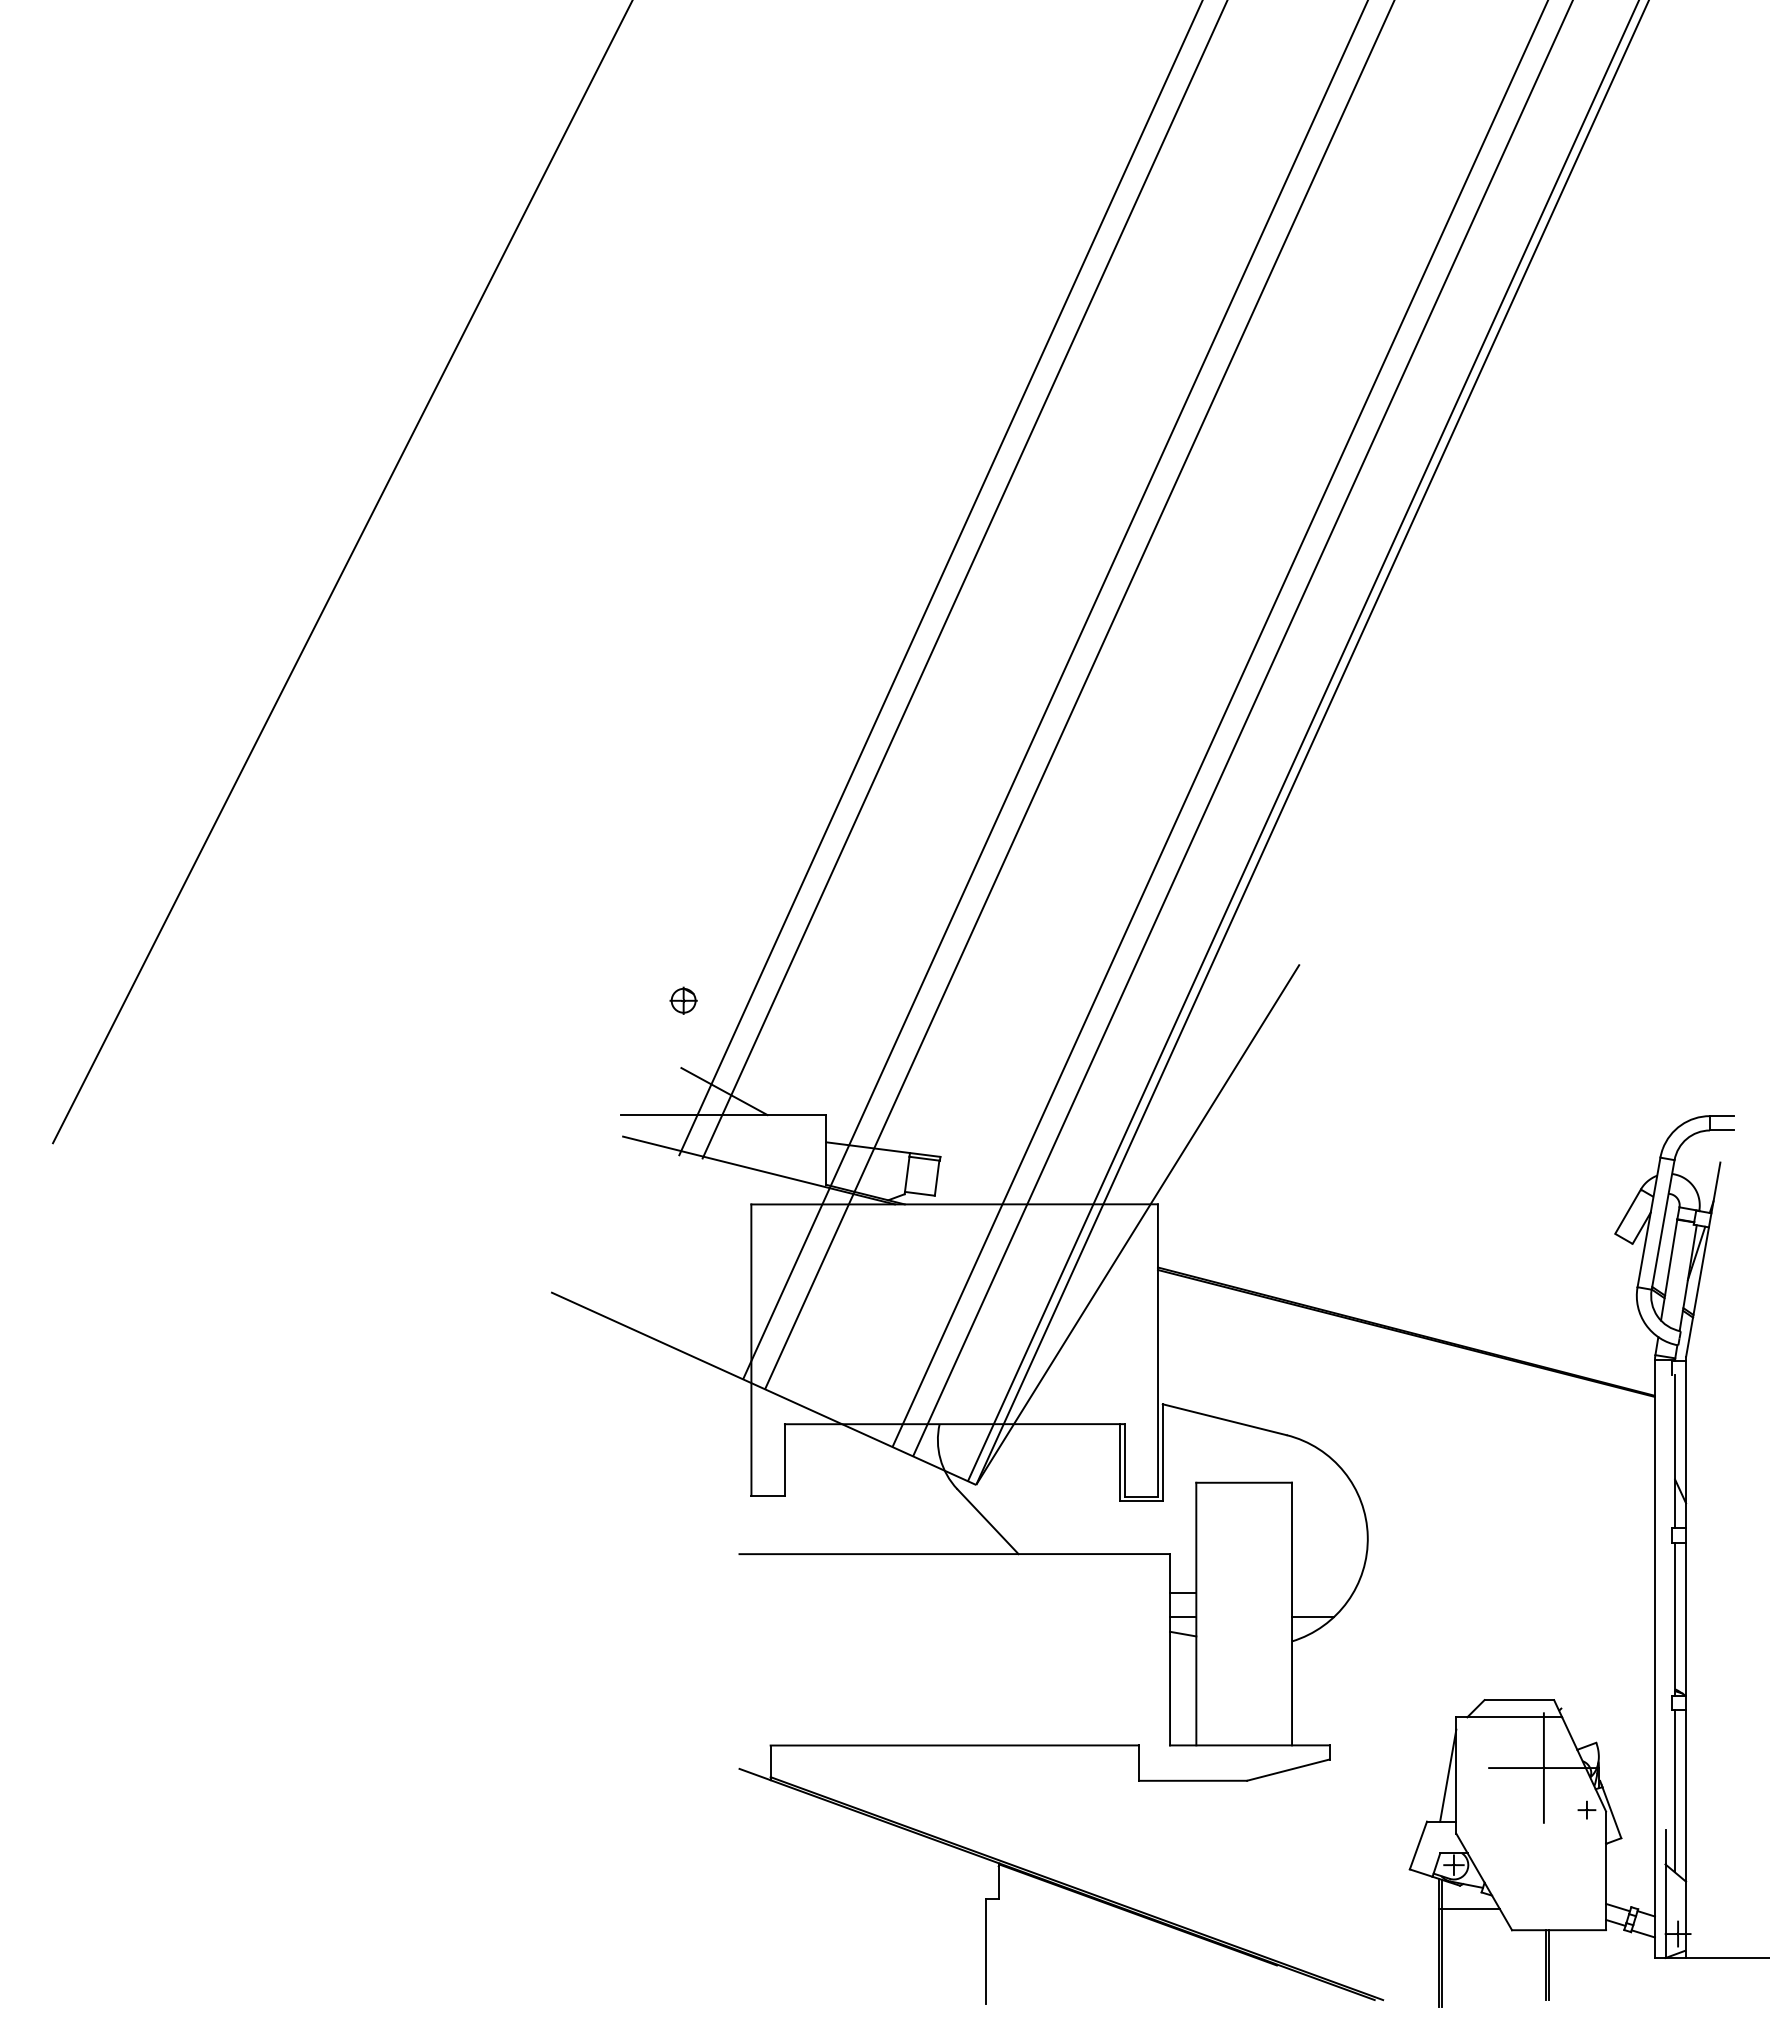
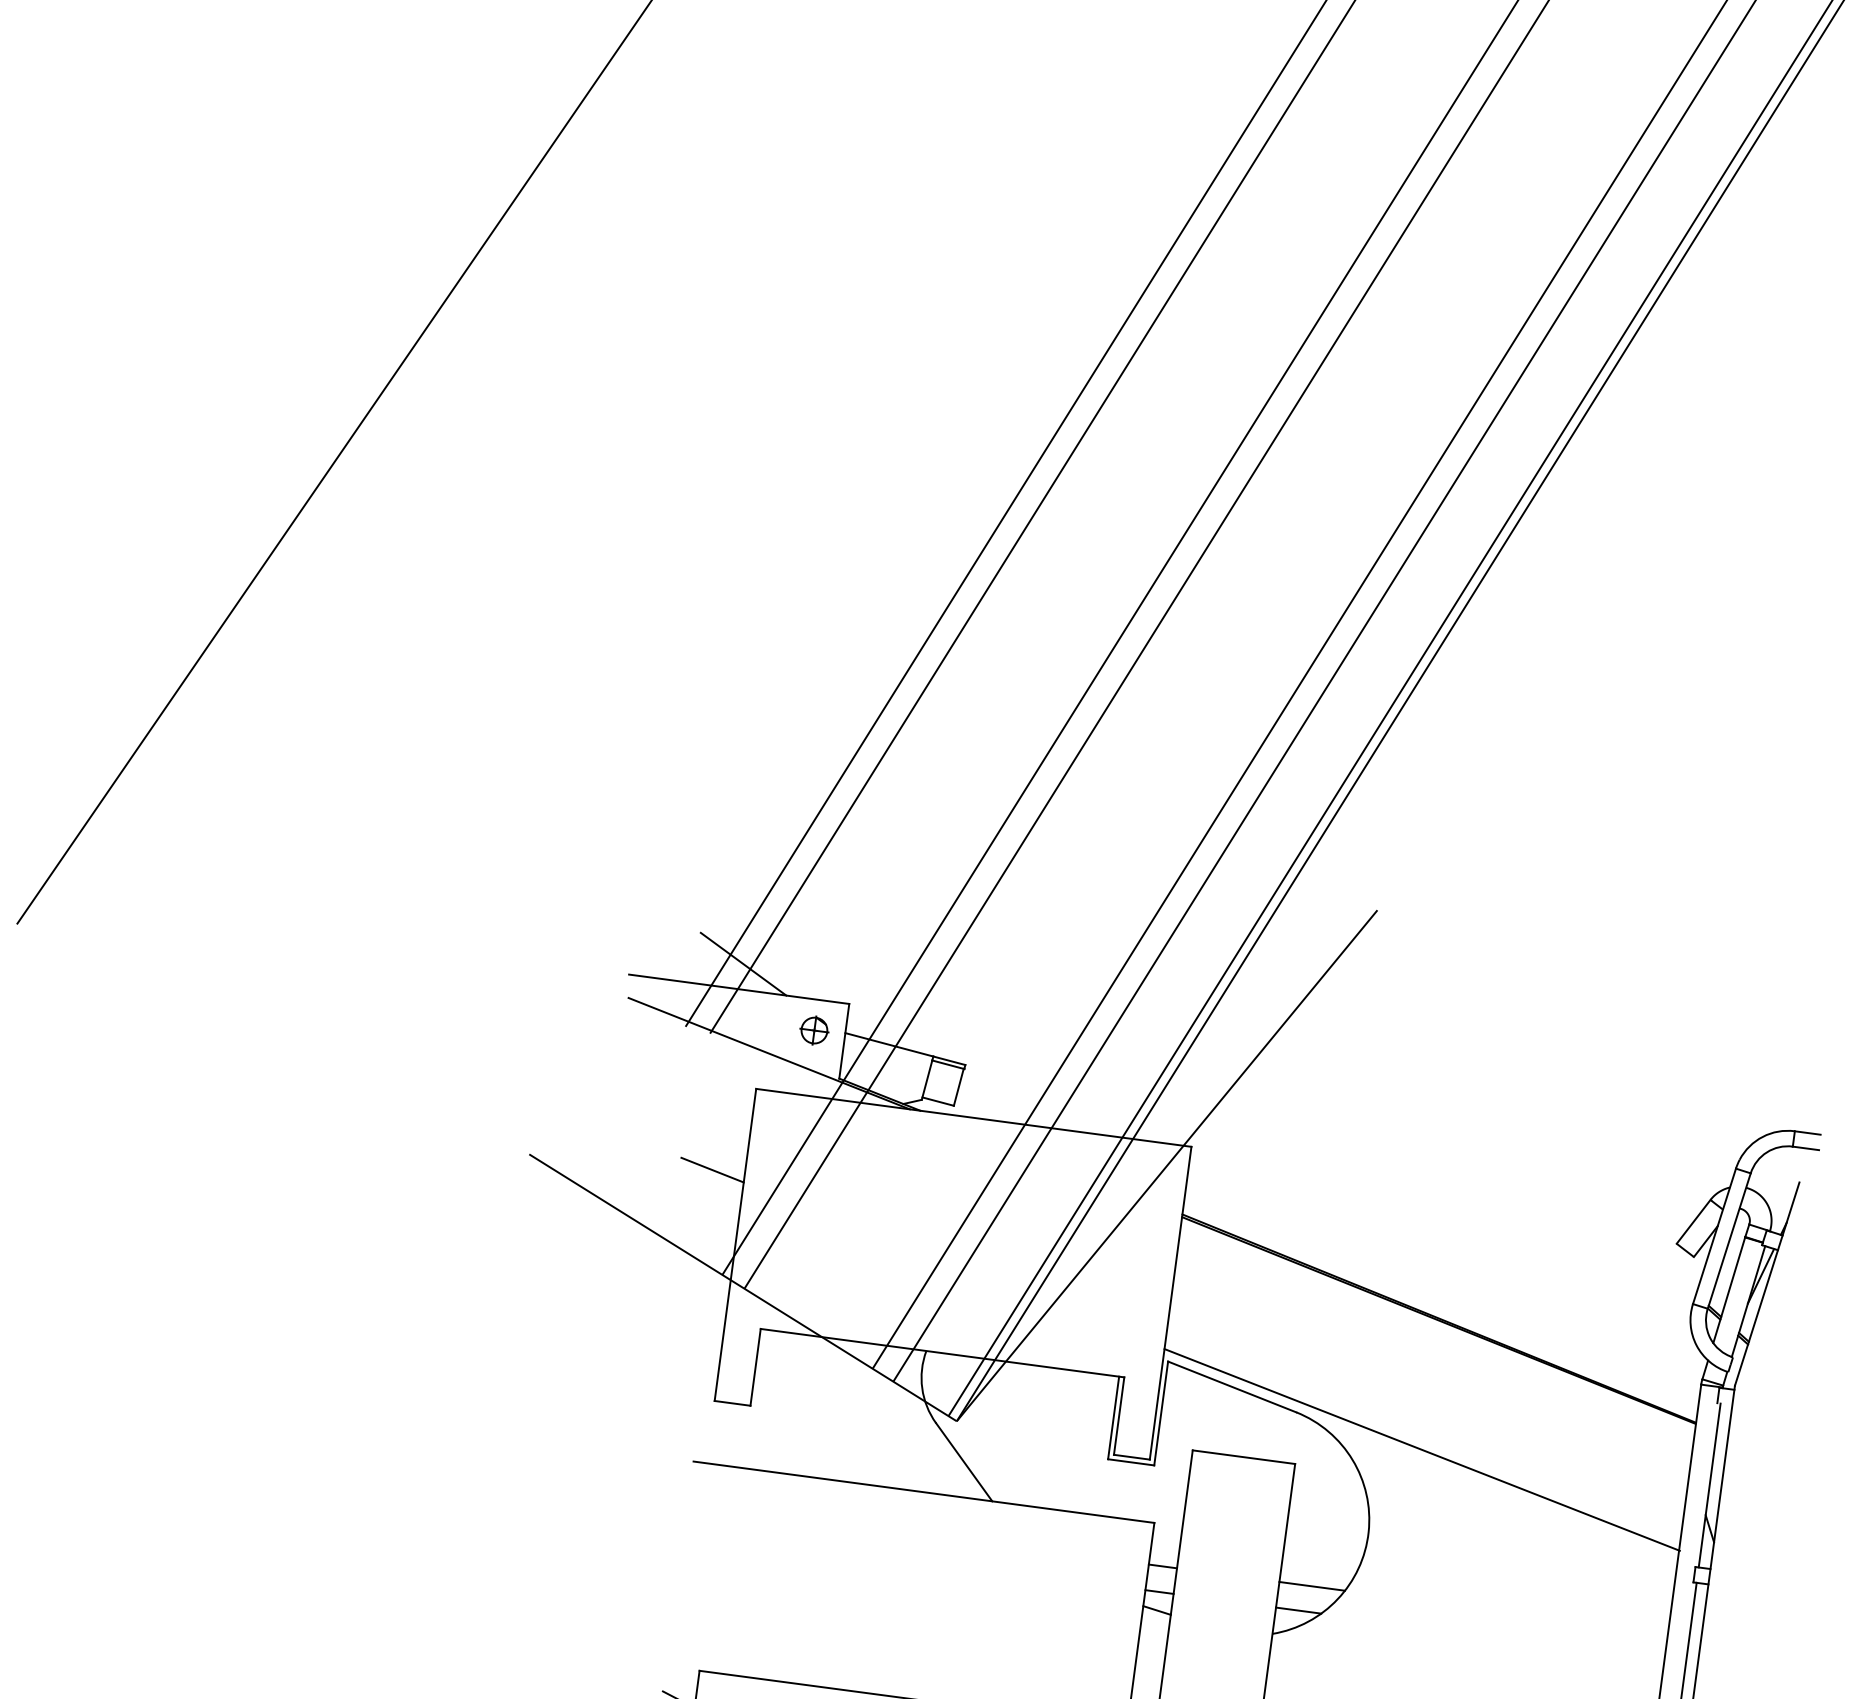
part: (683, 1000) -> (814, 1030), moved
line: (721, 1283) -> (712, 1169), added
line: (1406, 1454) -> (1421, 1450), added
line: (1322, 1592) -> (1312, 1585), added

